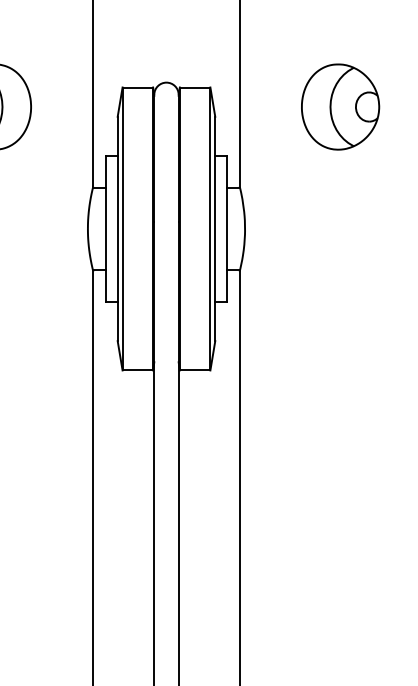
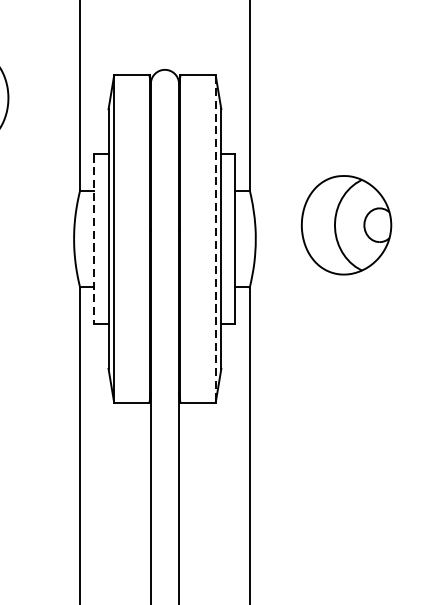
part: (340, 106) -> (346, 224), moved
line: (105, 229) -> (94, 239), solid -> dashed
line: (210, 229) -> (215, 239), solid -> dashed

